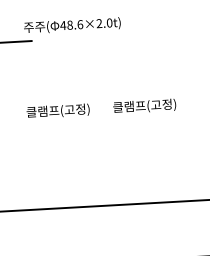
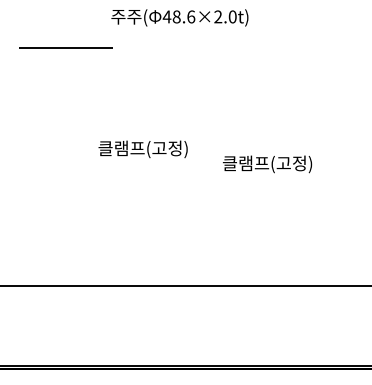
text: (72, 25) -> (179, 17), moved
text: (144, 106) -> (267, 164), moved

